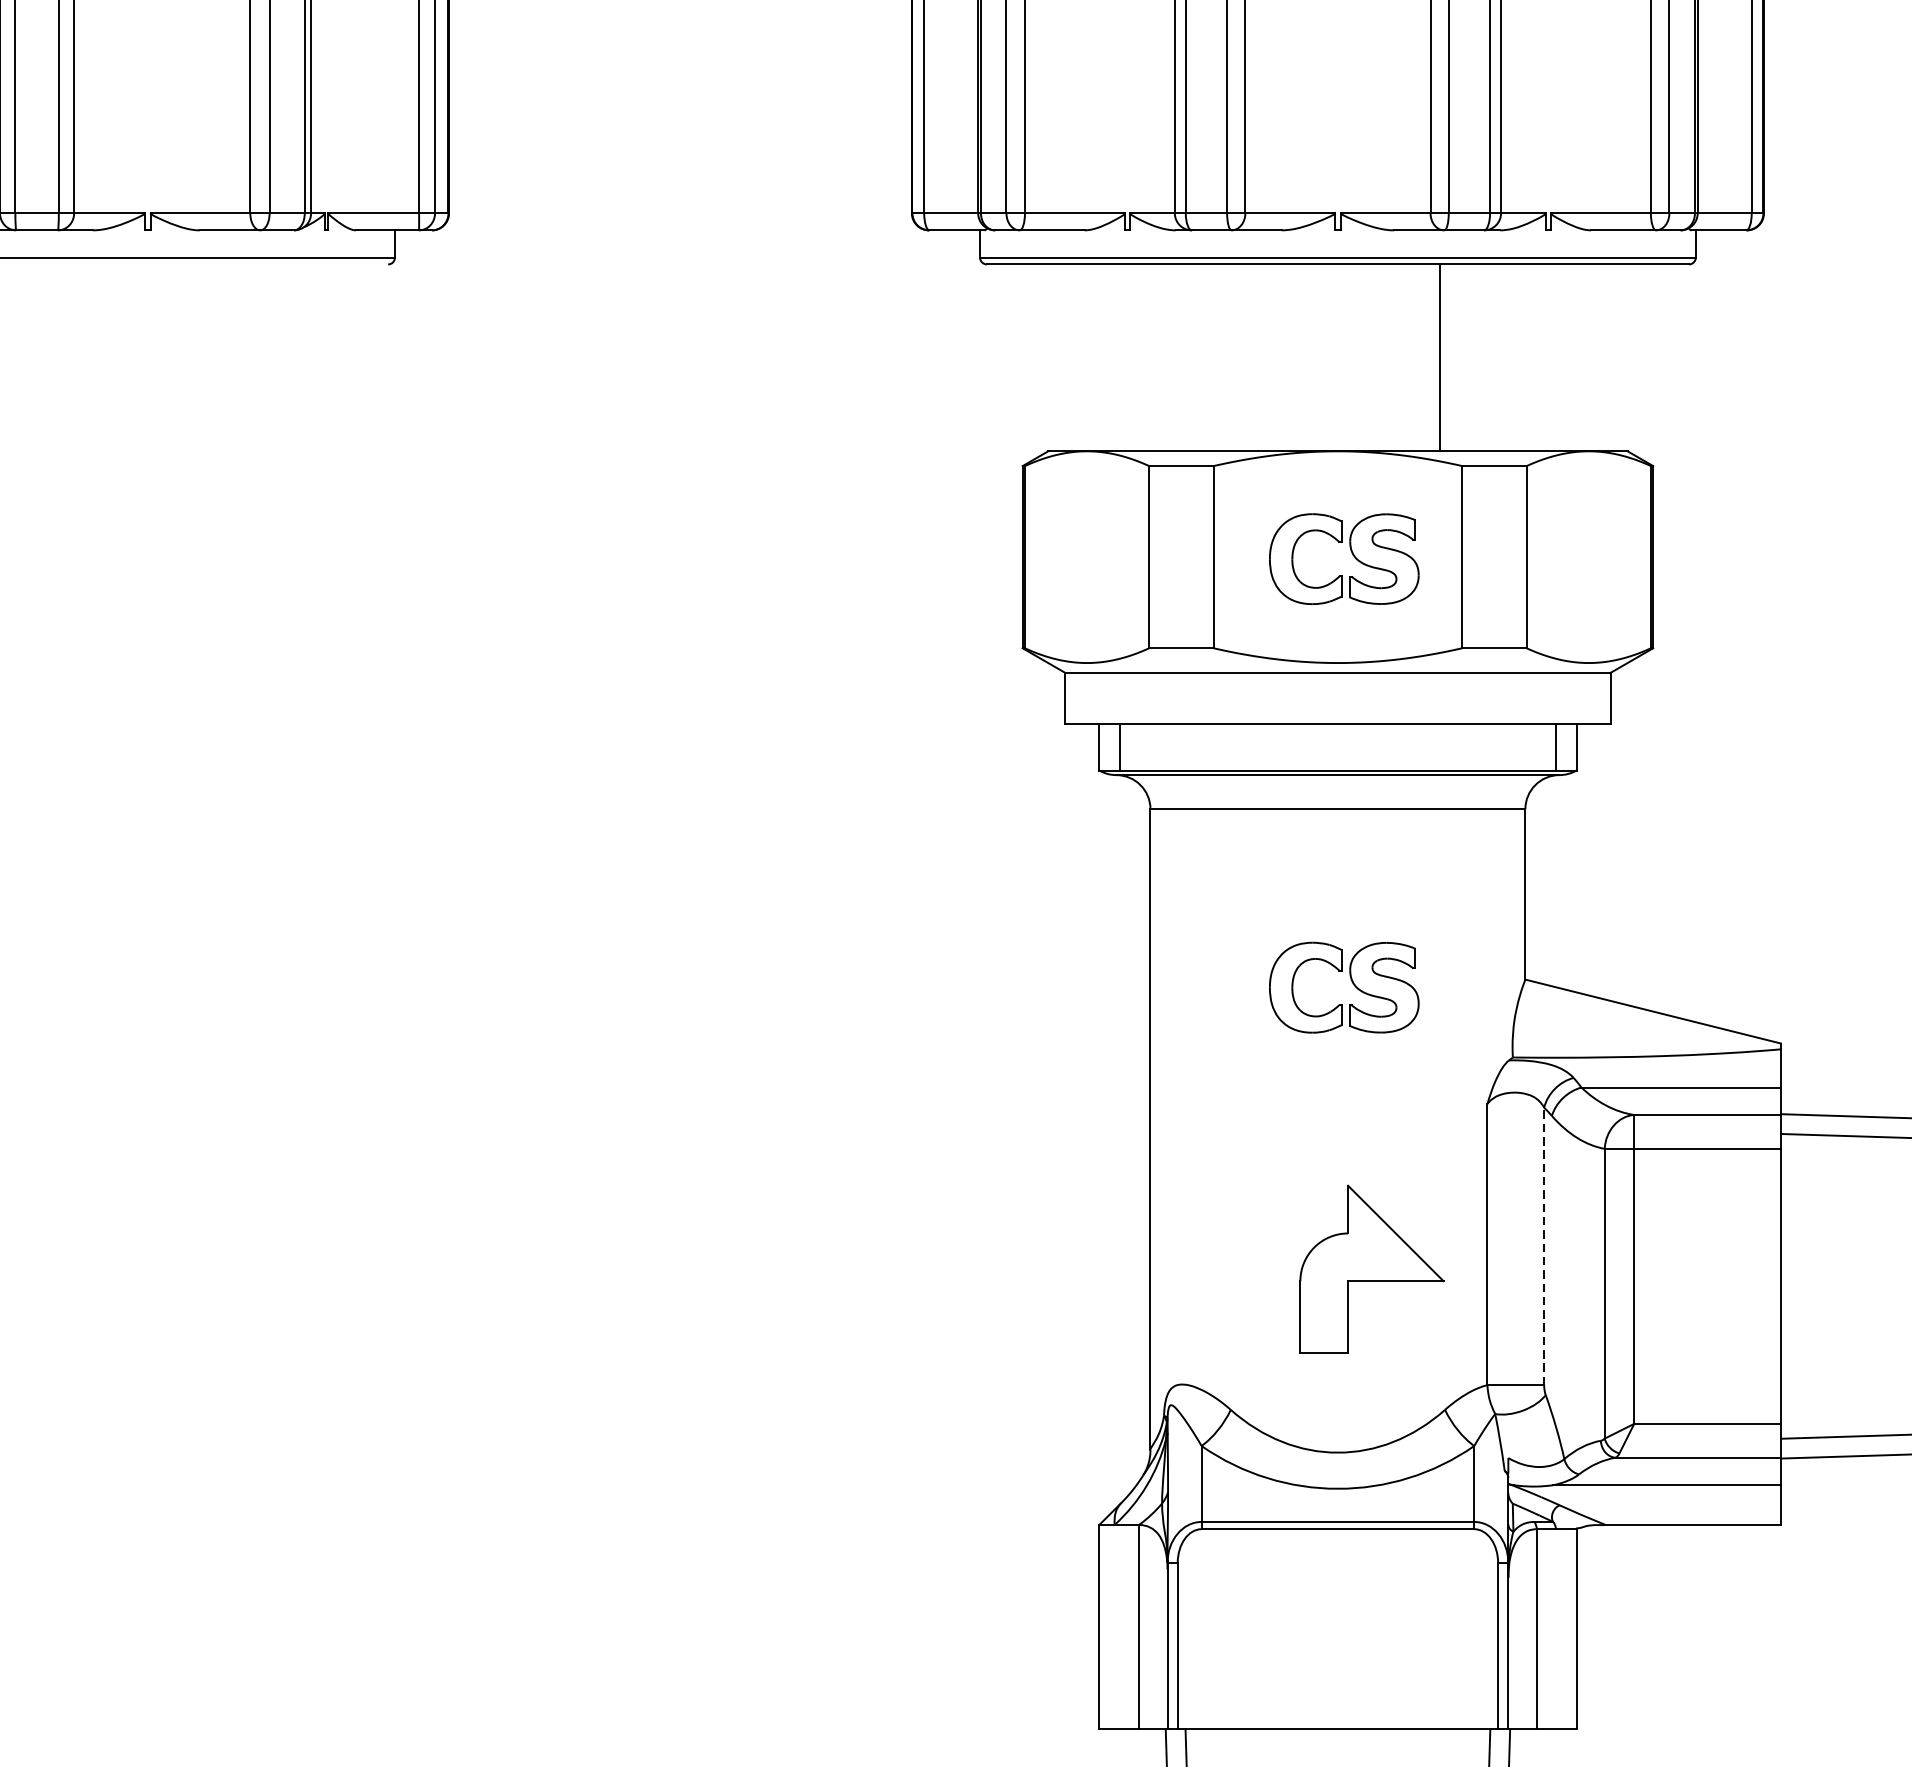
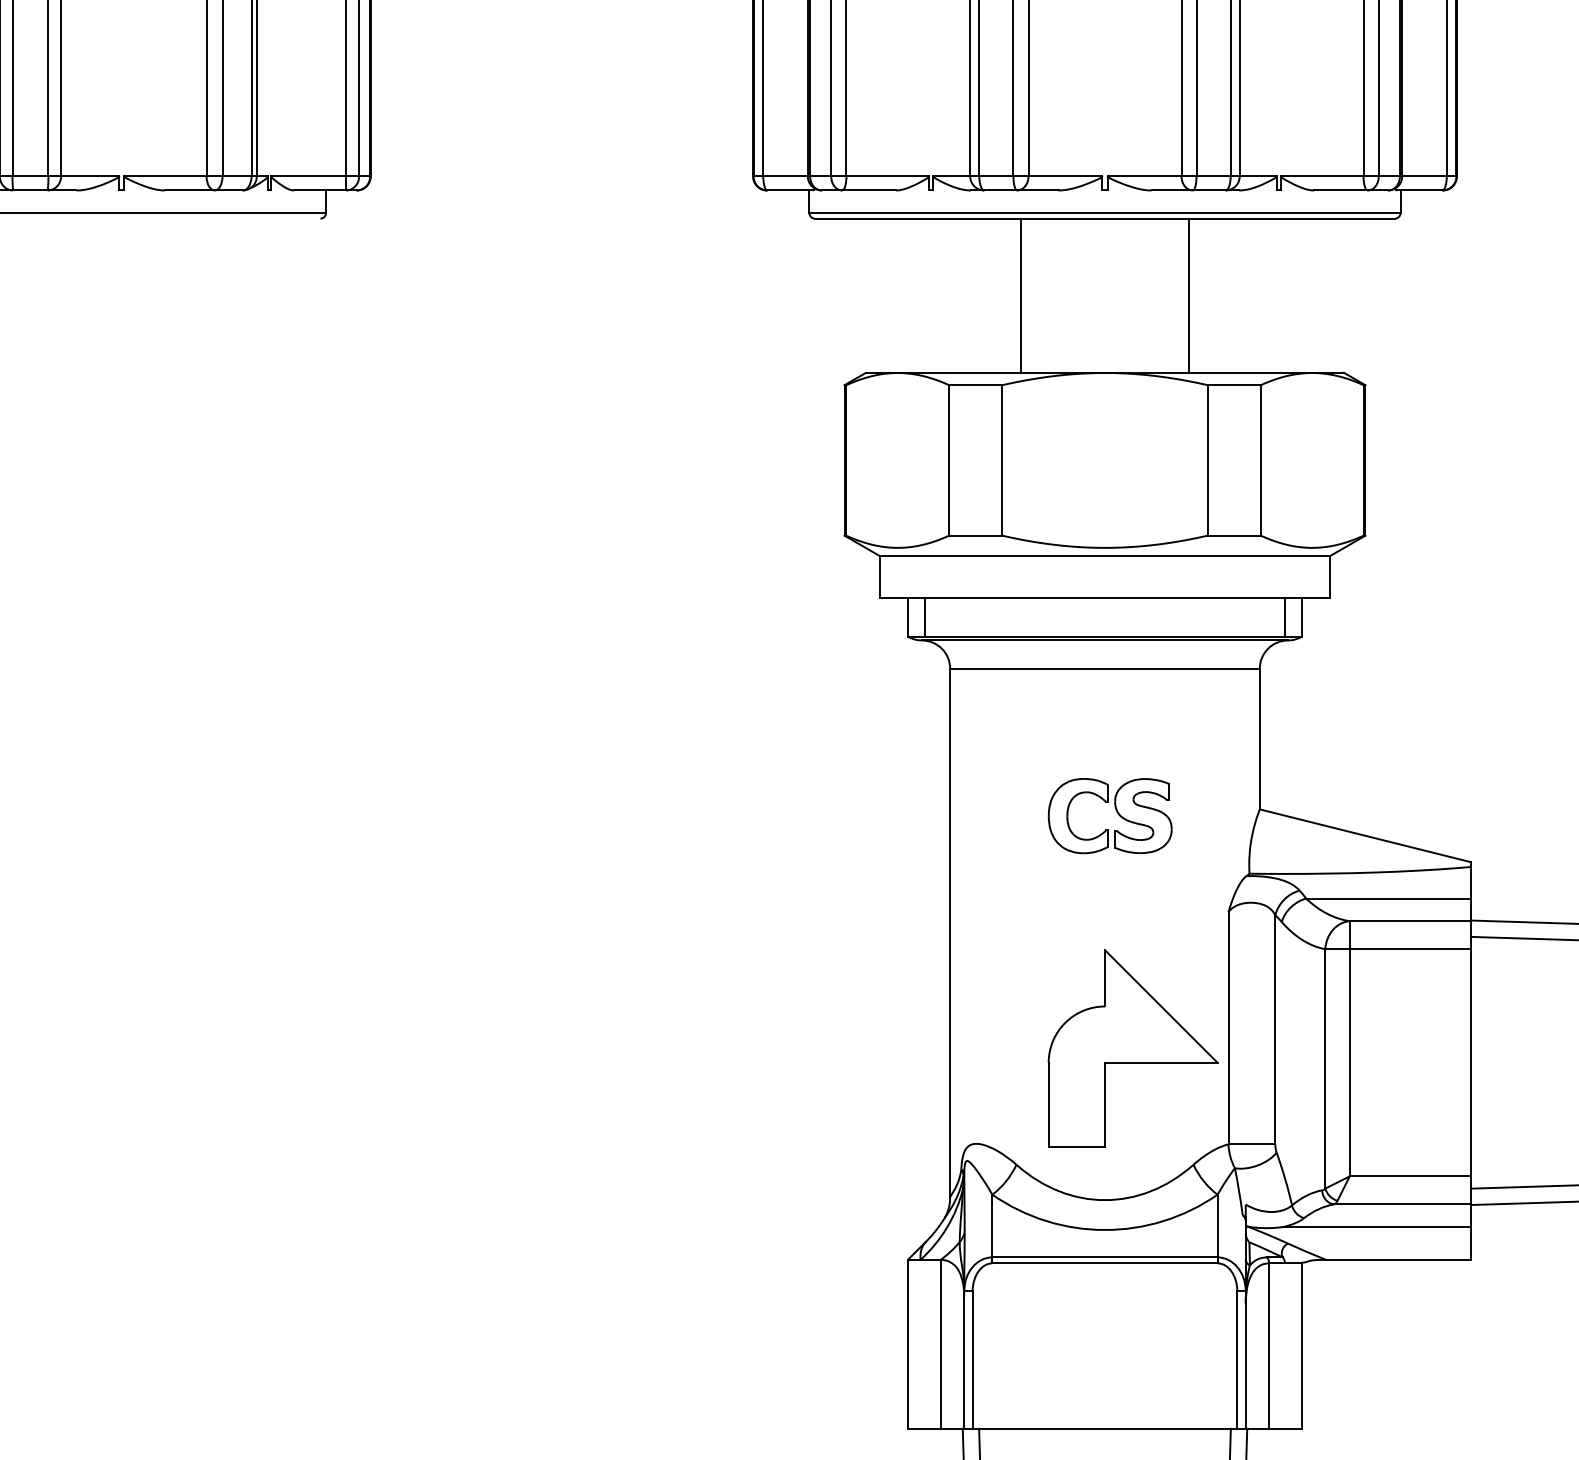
line: (1235, 357) -> (1020, 295), added
part: (1351, 554) -> (1116, 458), removed
line: (1544, 1246) -> (1275, 1029), dashed -> solid
part: (1371, 1269) -> (1132, 1048), size x1.43

